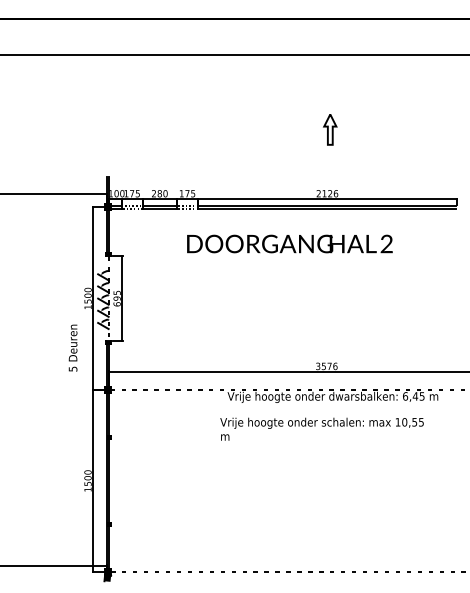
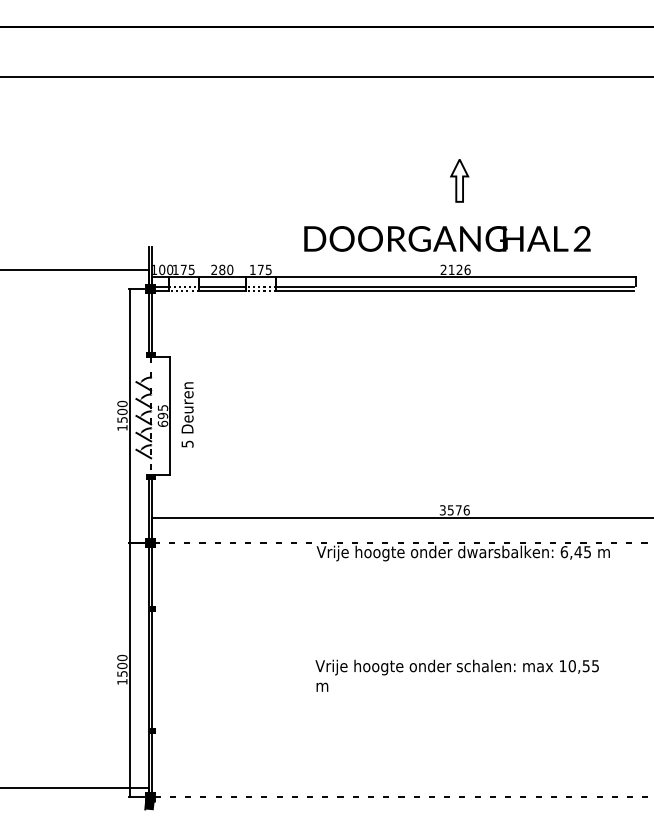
text: (289, 243) -> (447, 238), moved
text: (73, 347) -> (187, 414), moved
text: (321, 429) -> (456, 675), moved

